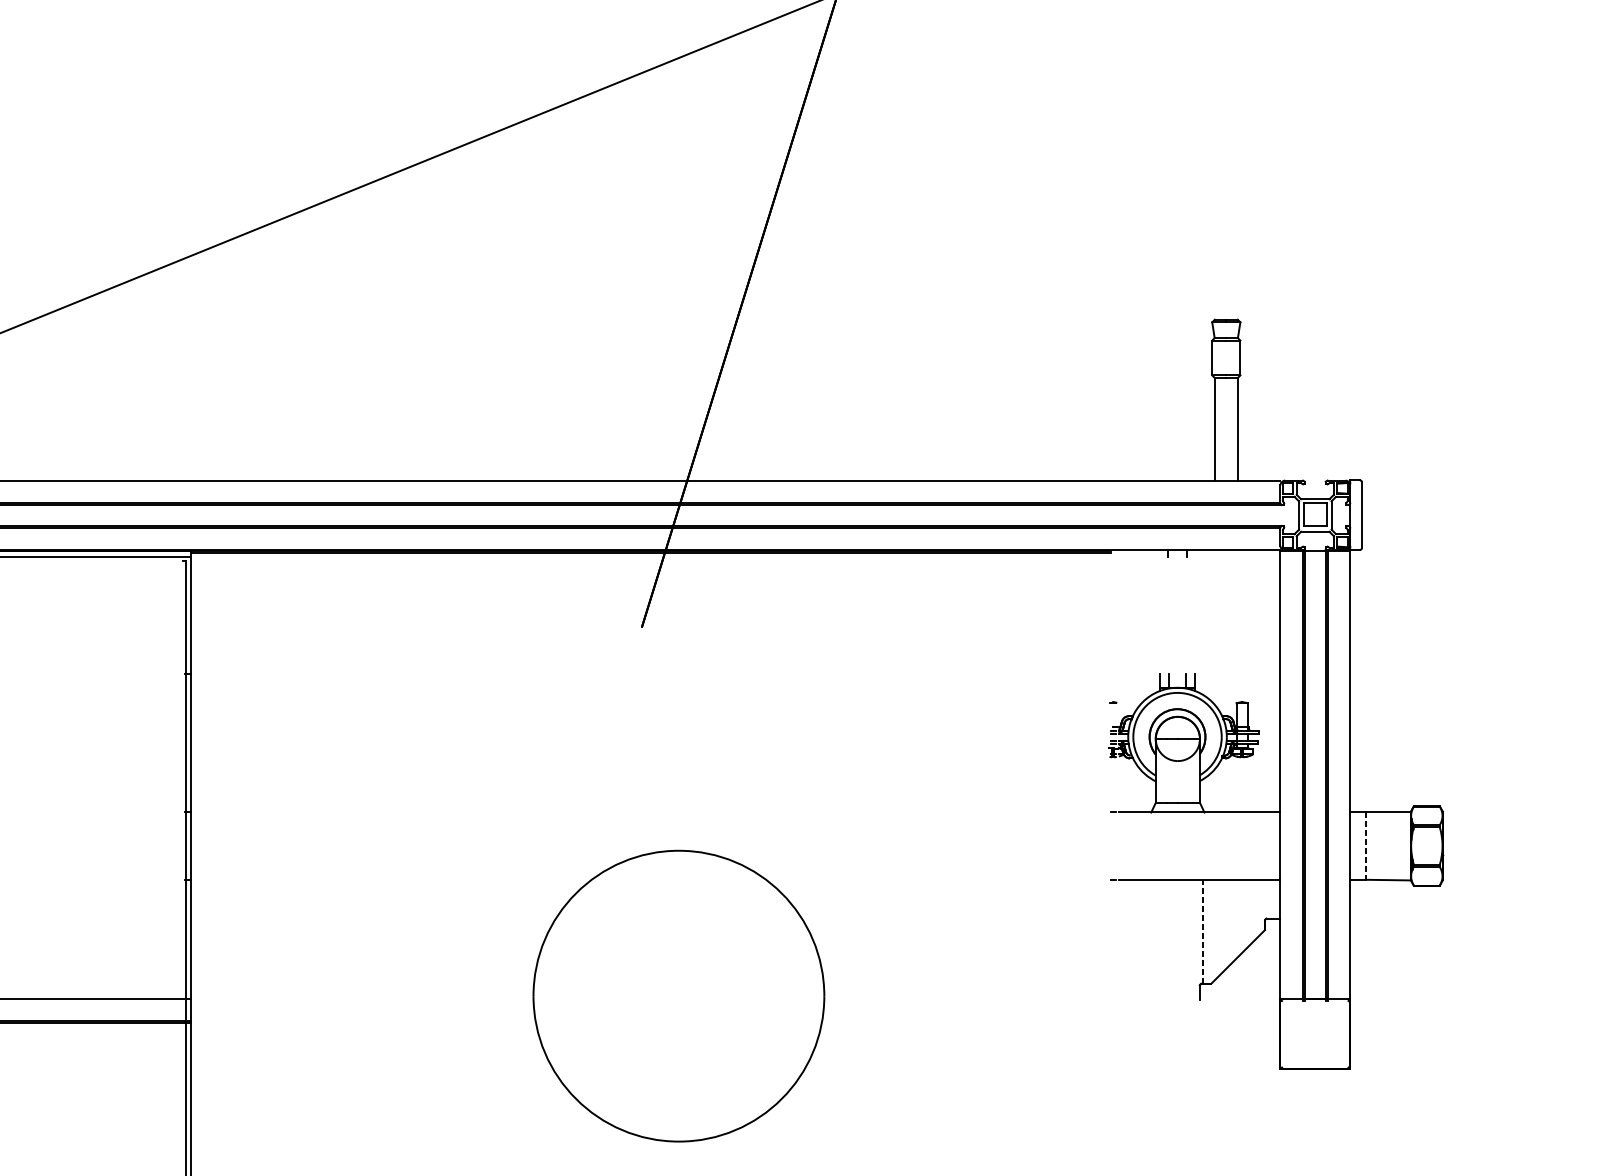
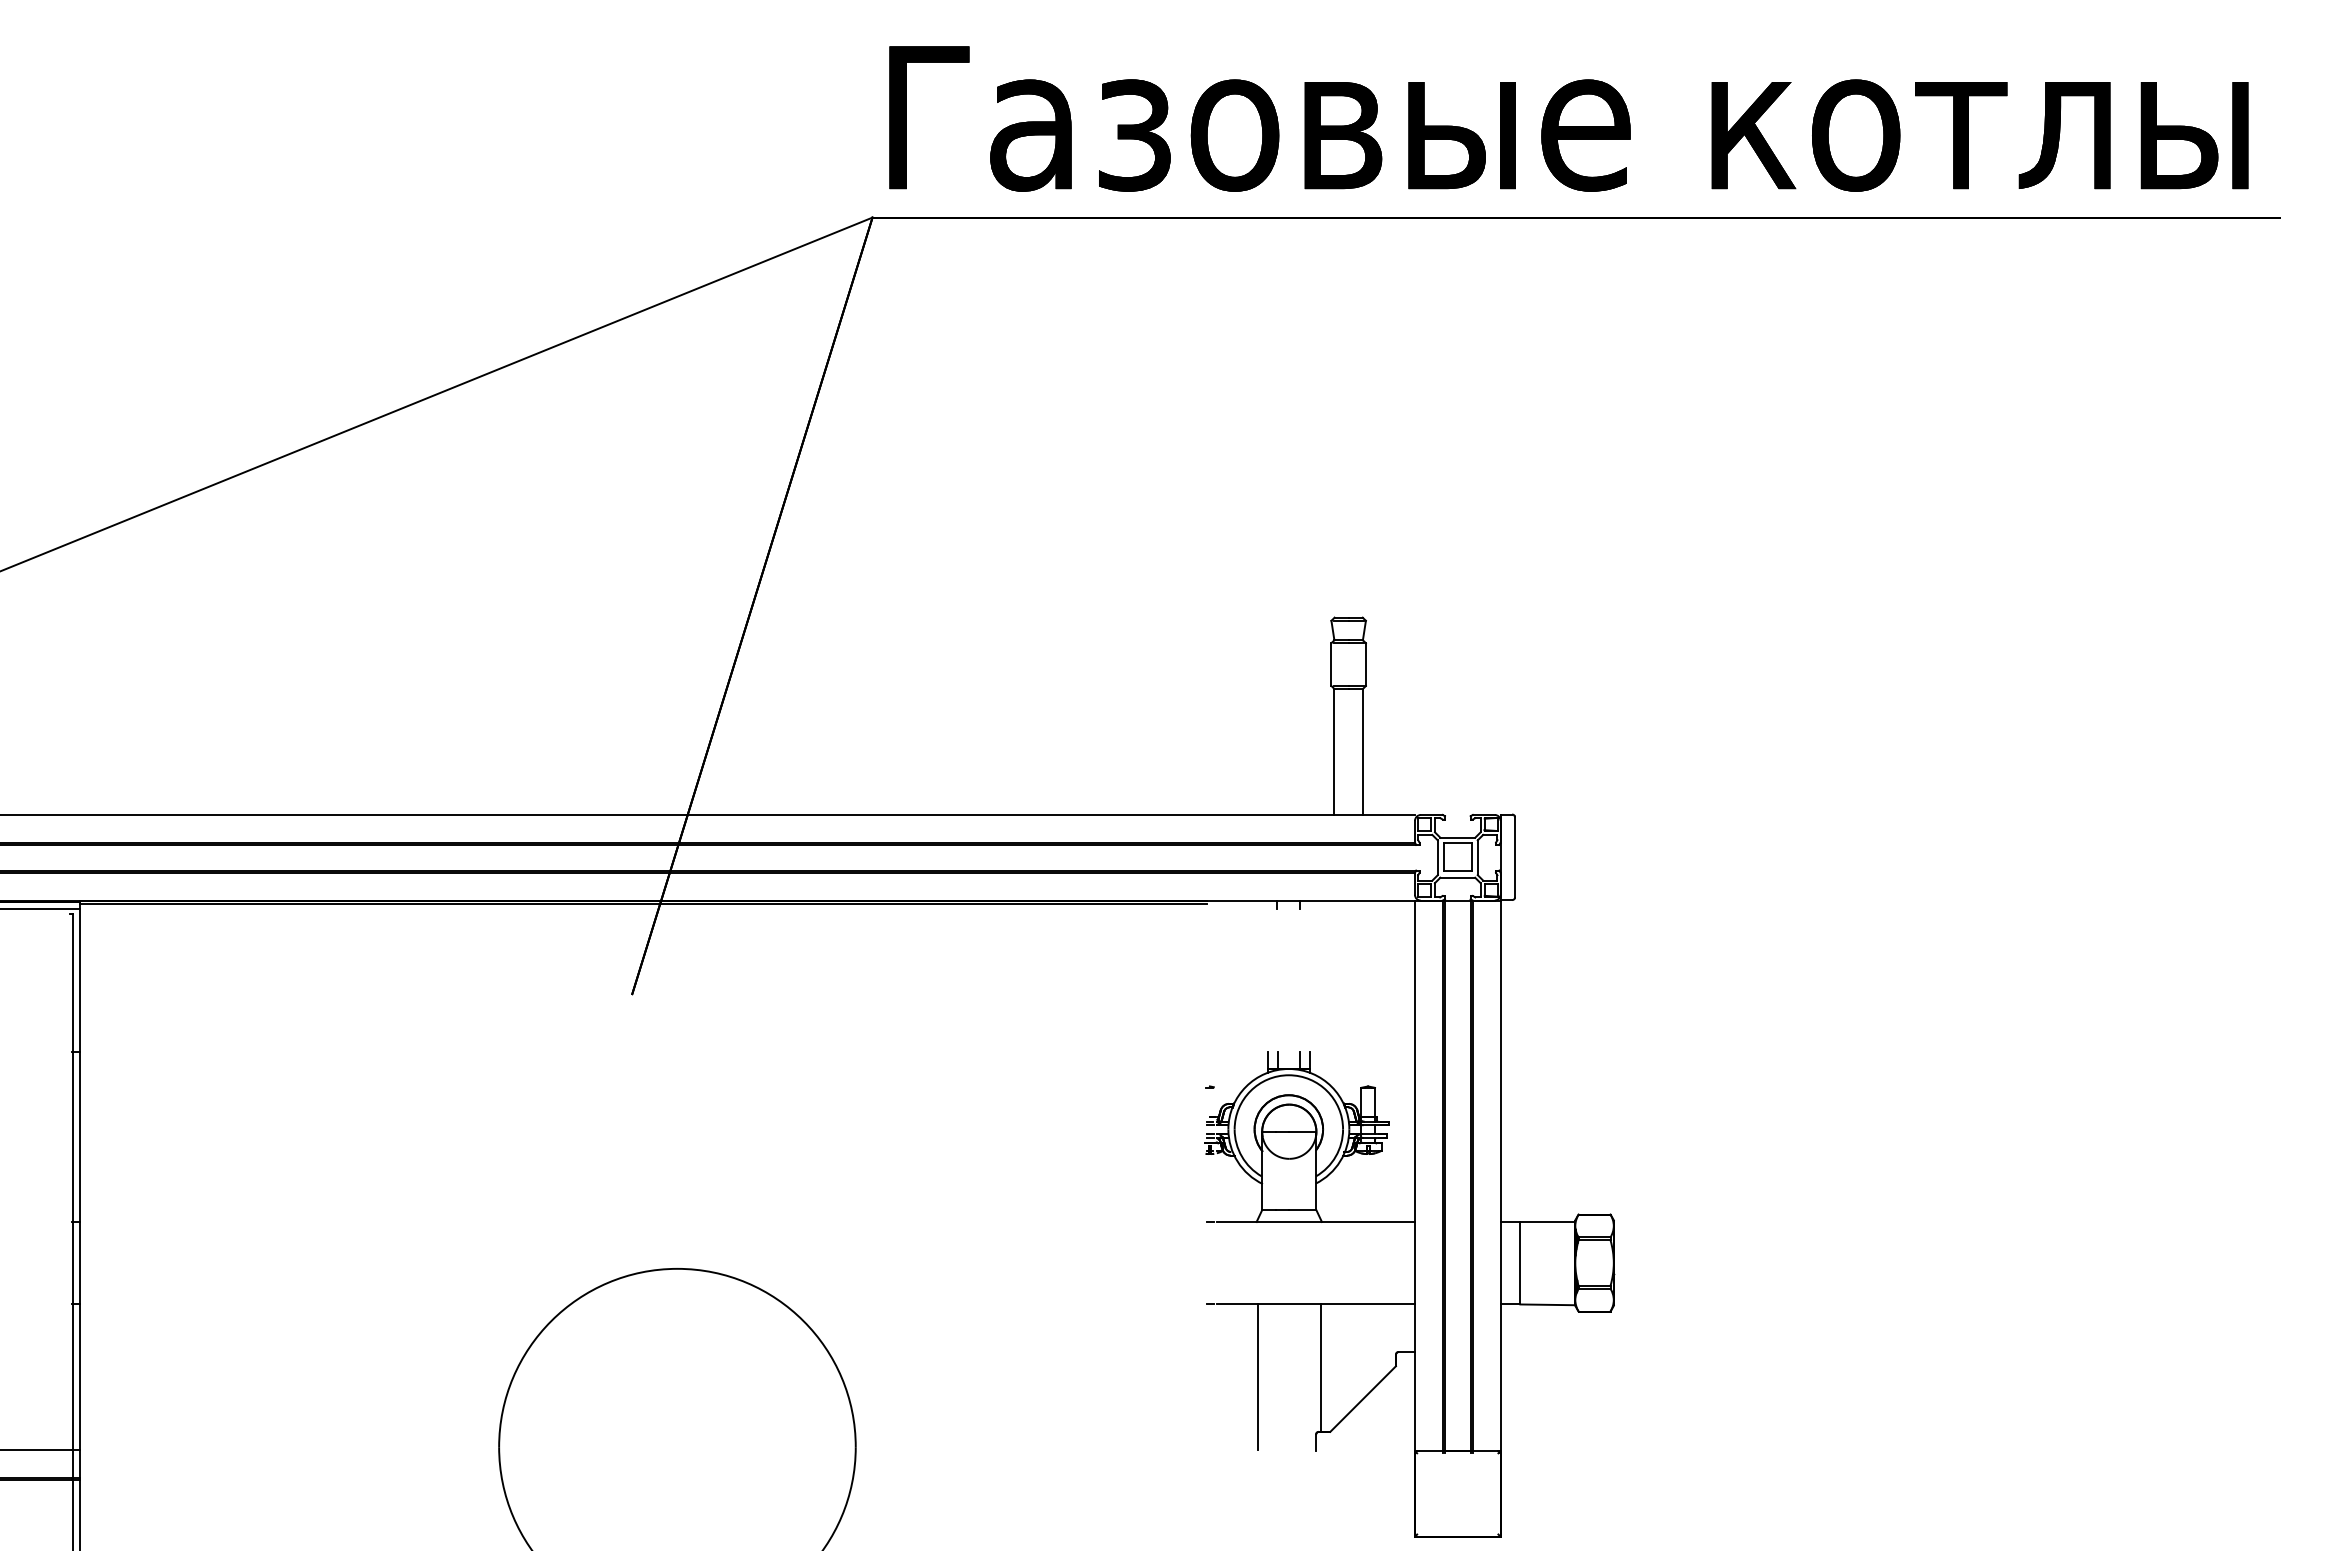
line: (1366, 846) -> (1520, 1263), dashed -> solid
line: (1203, 932) -> (1320, 1368), dashed -> solid
line: (1151, 939) -> (1257, 1377), added

